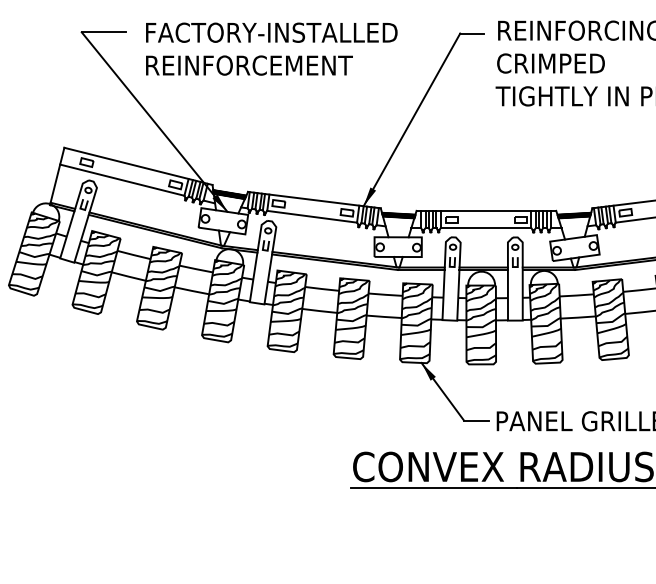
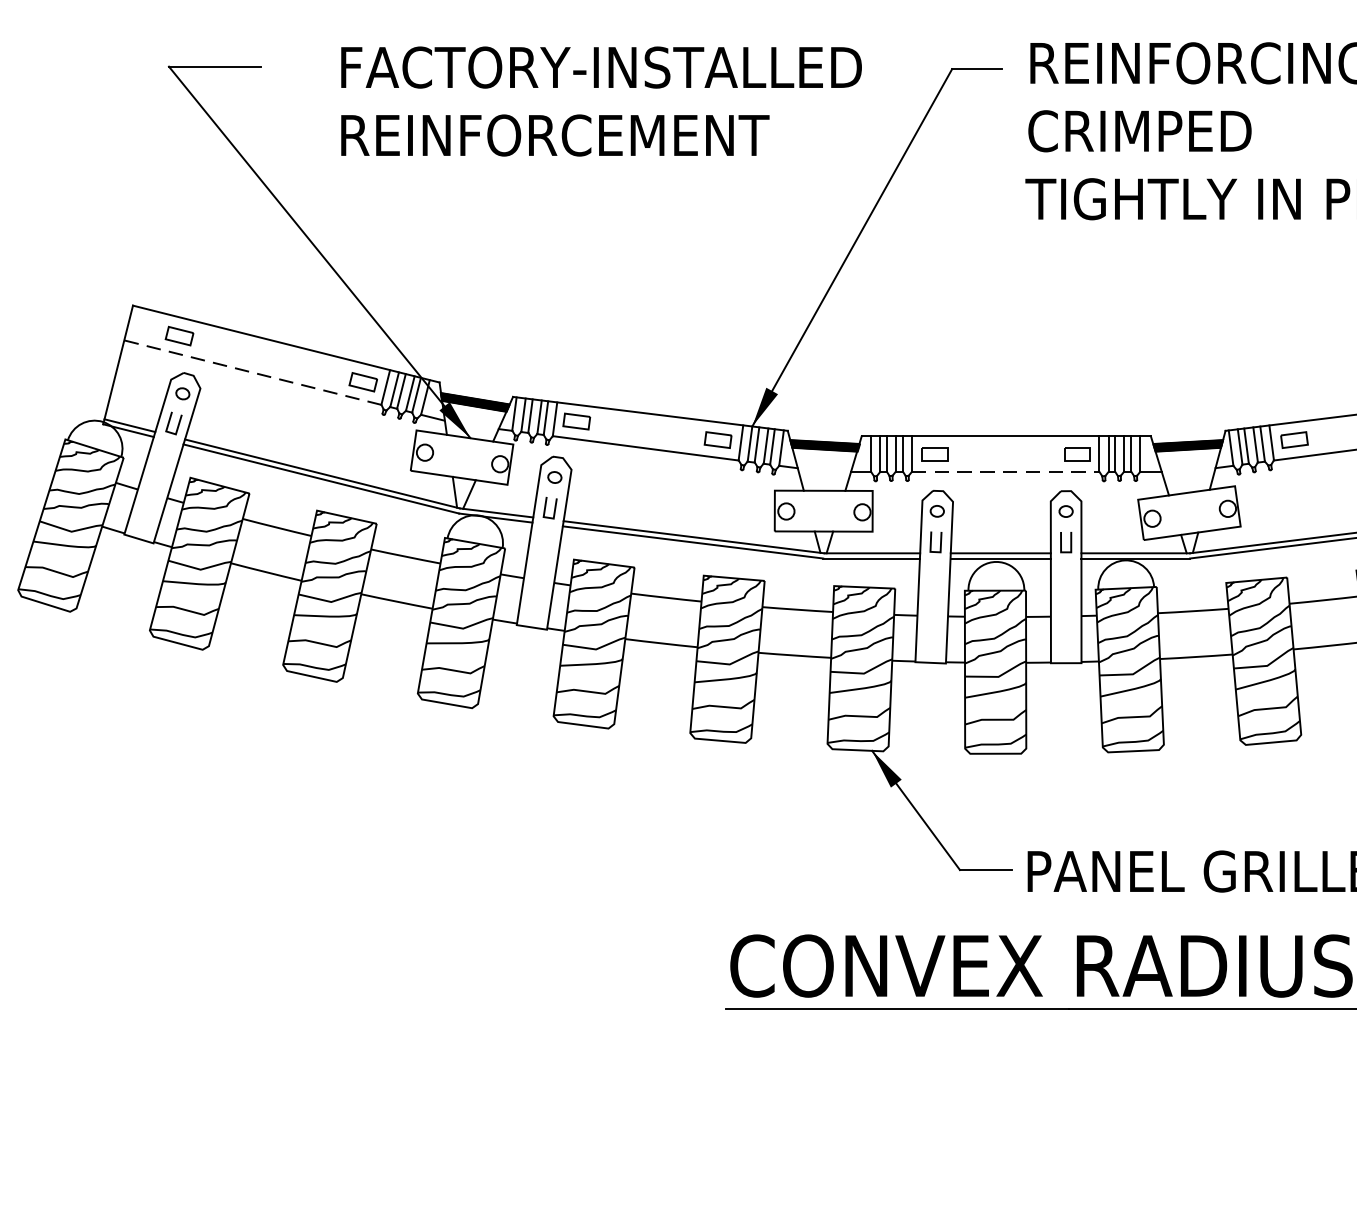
text: (271, 48) -> (600, 100), moved
line: (121, 180) -> (251, 373), solid -> dashed
line: (486, 228) -> (1006, 472), solid -> dashed

